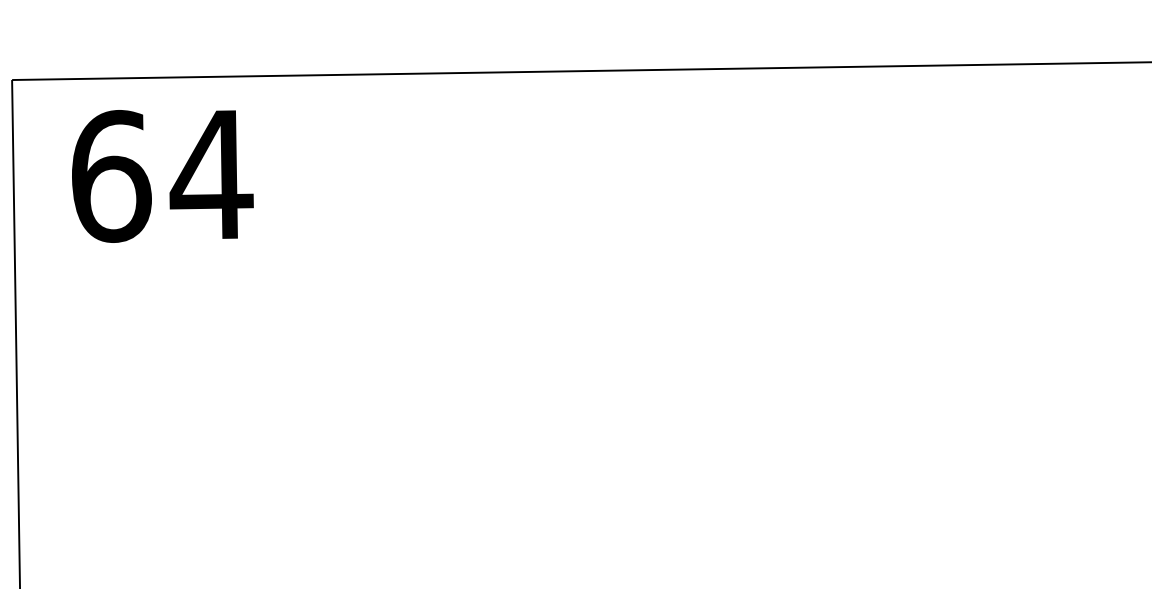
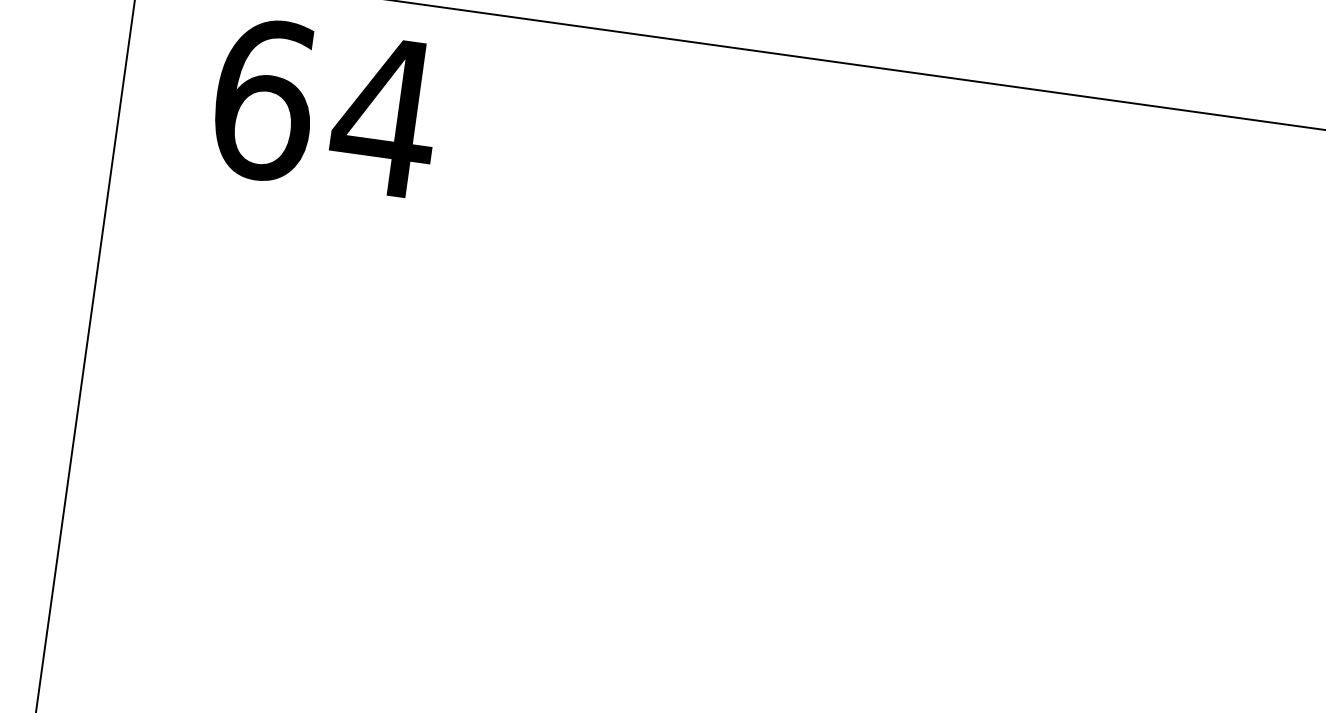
text: (162, 176) -> (326, 109), moved

